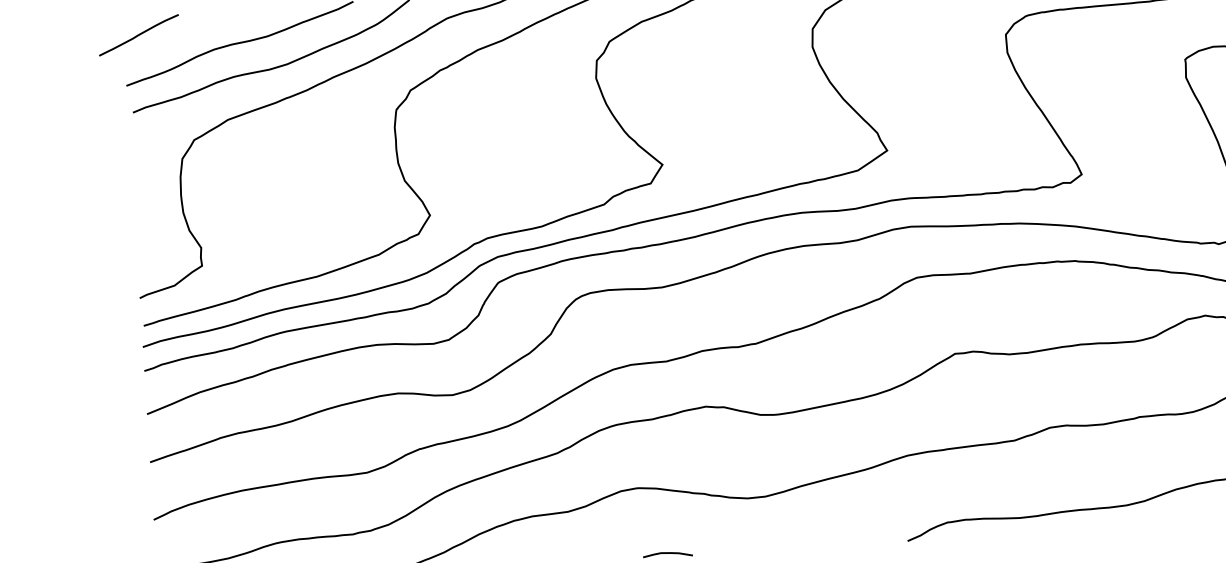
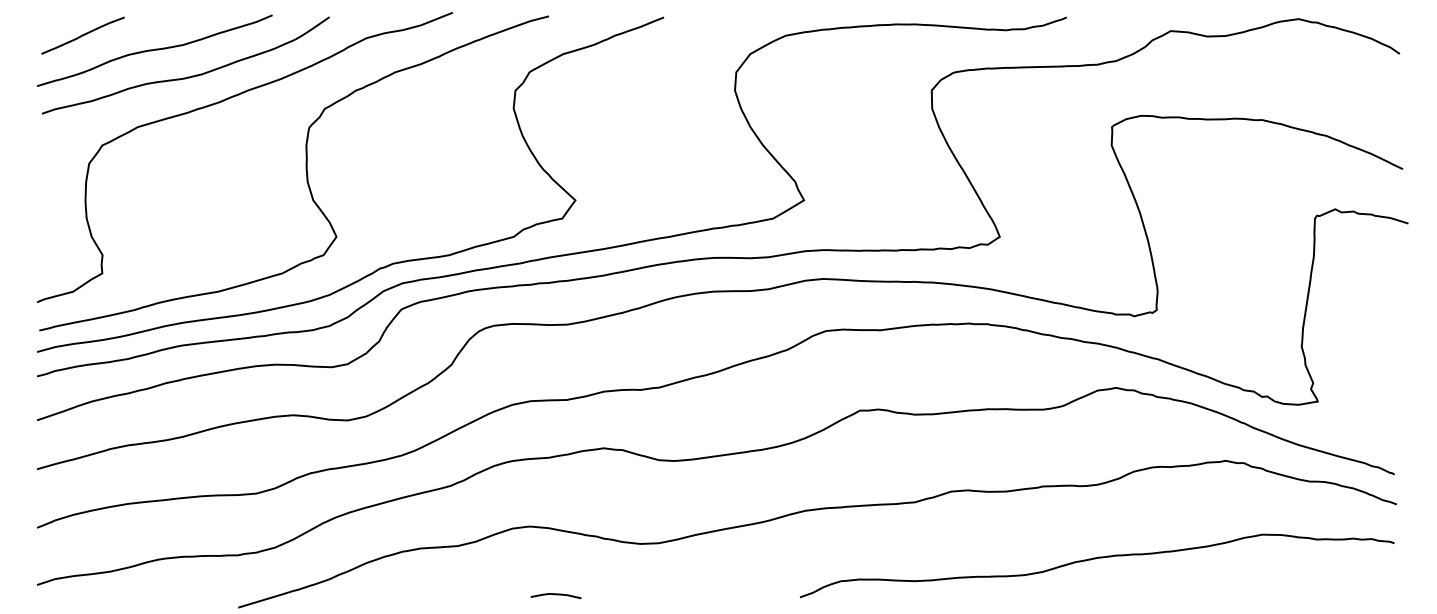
curve: (138, 35) -> (82, 35), moved

